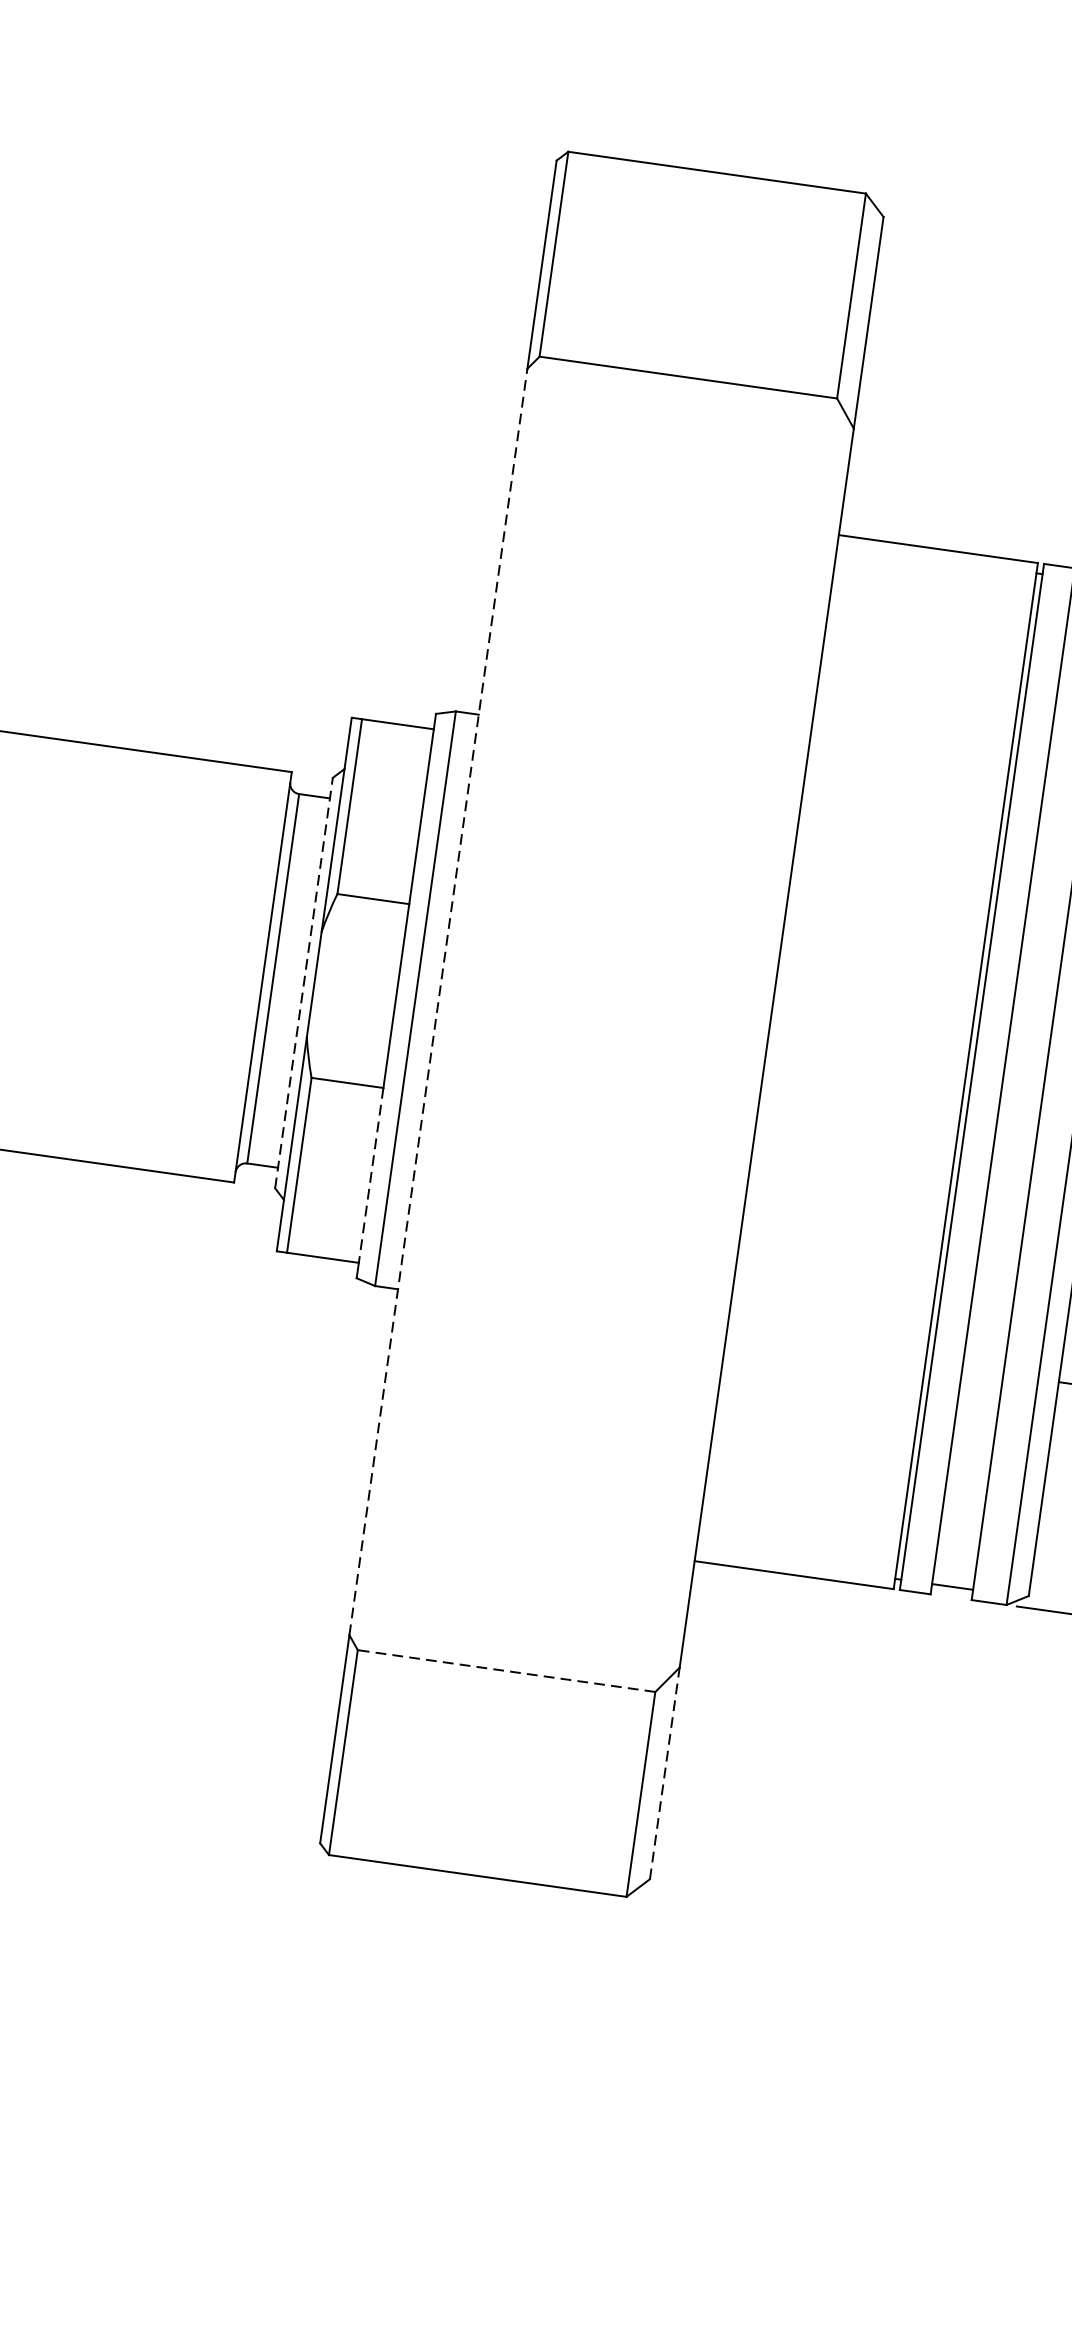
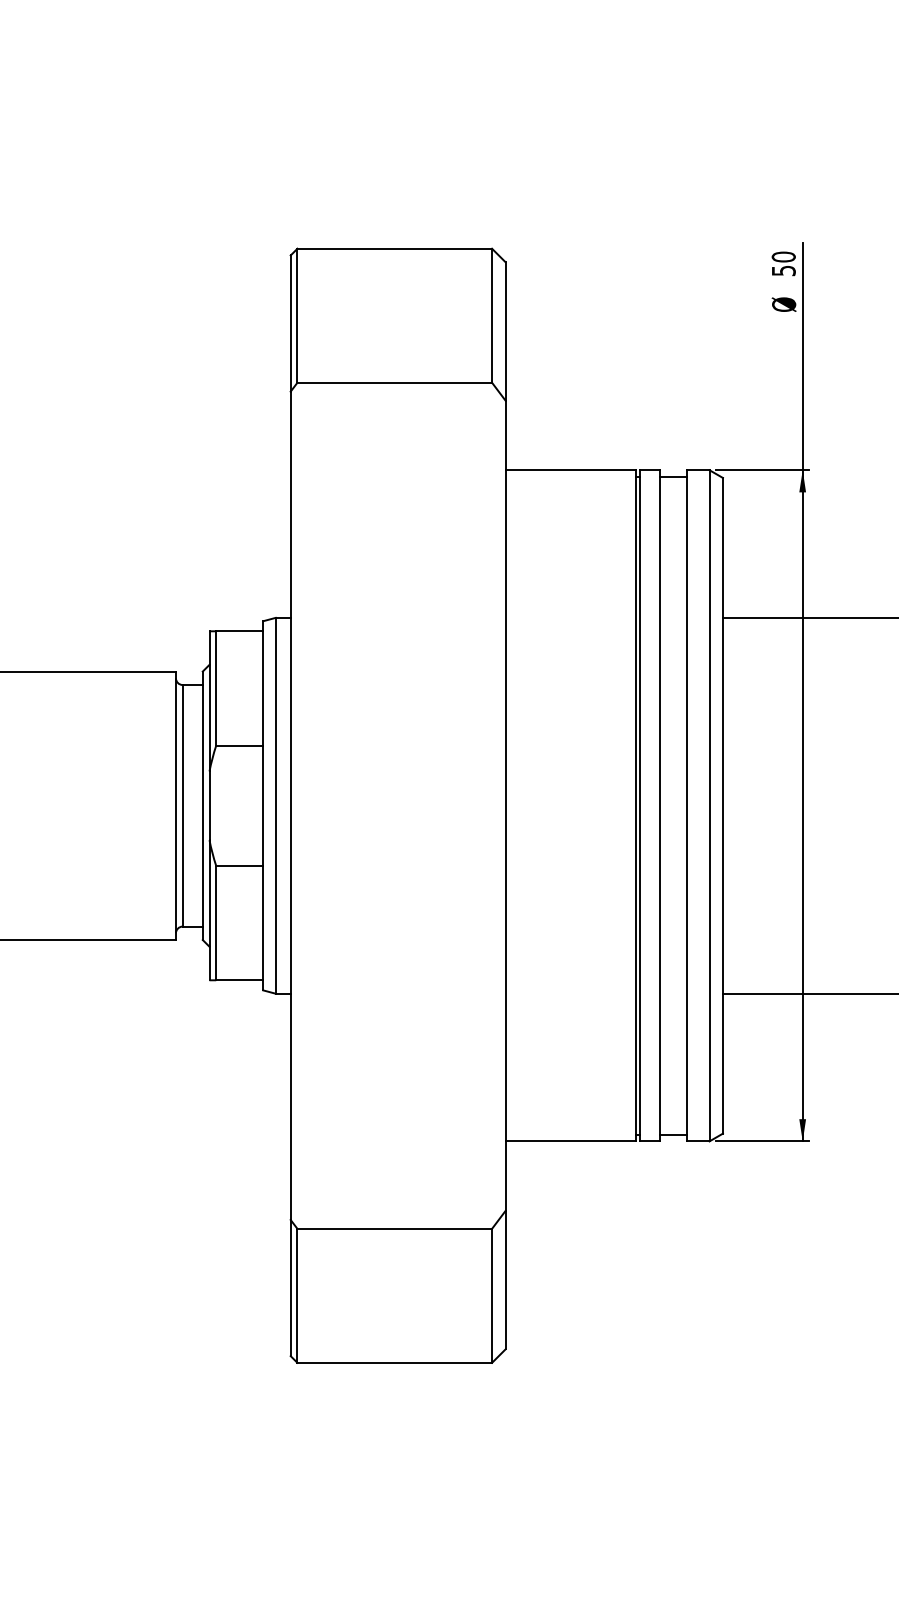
line: (303, 982) -> (202, 805), dashed -> solid
line: (438, 1001) -> (290, 805), dashed -> solid
line: (371, 1176) -> (263, 923), dashed -> solid
line: (506, 1670) -> (394, 1228), dashed -> solid
line: (664, 1772) -> (505, 1279), dashed -> solid

